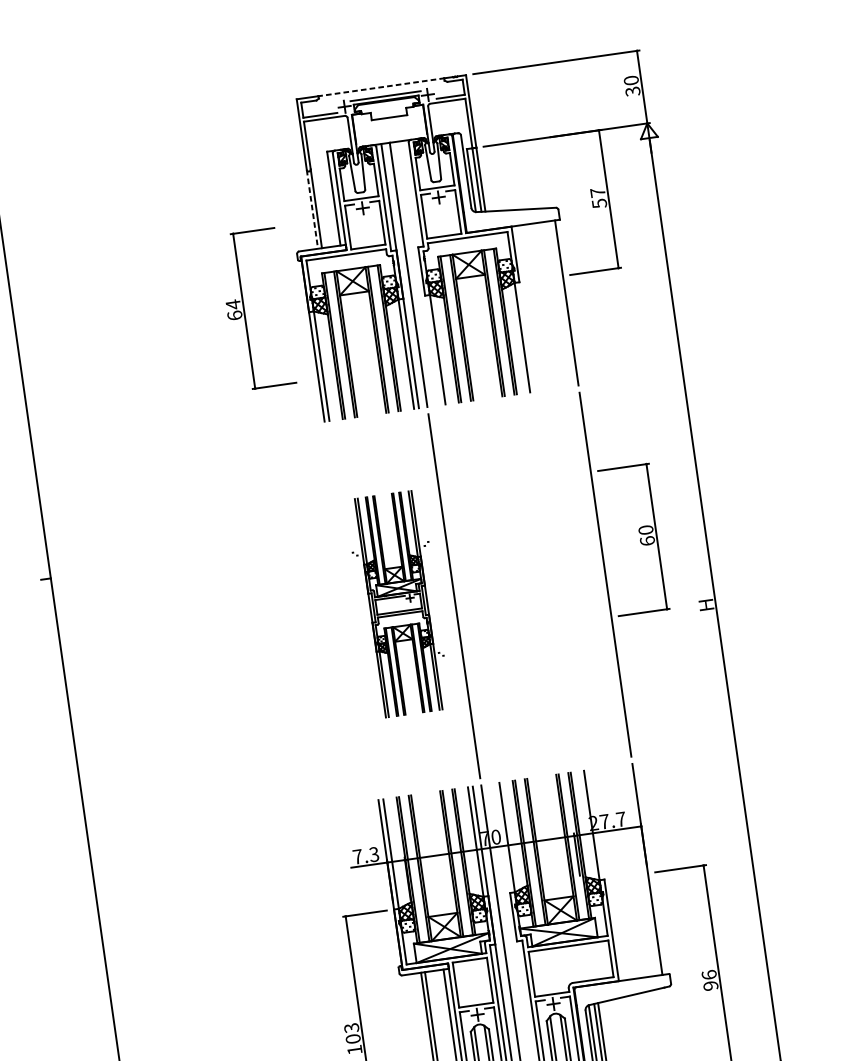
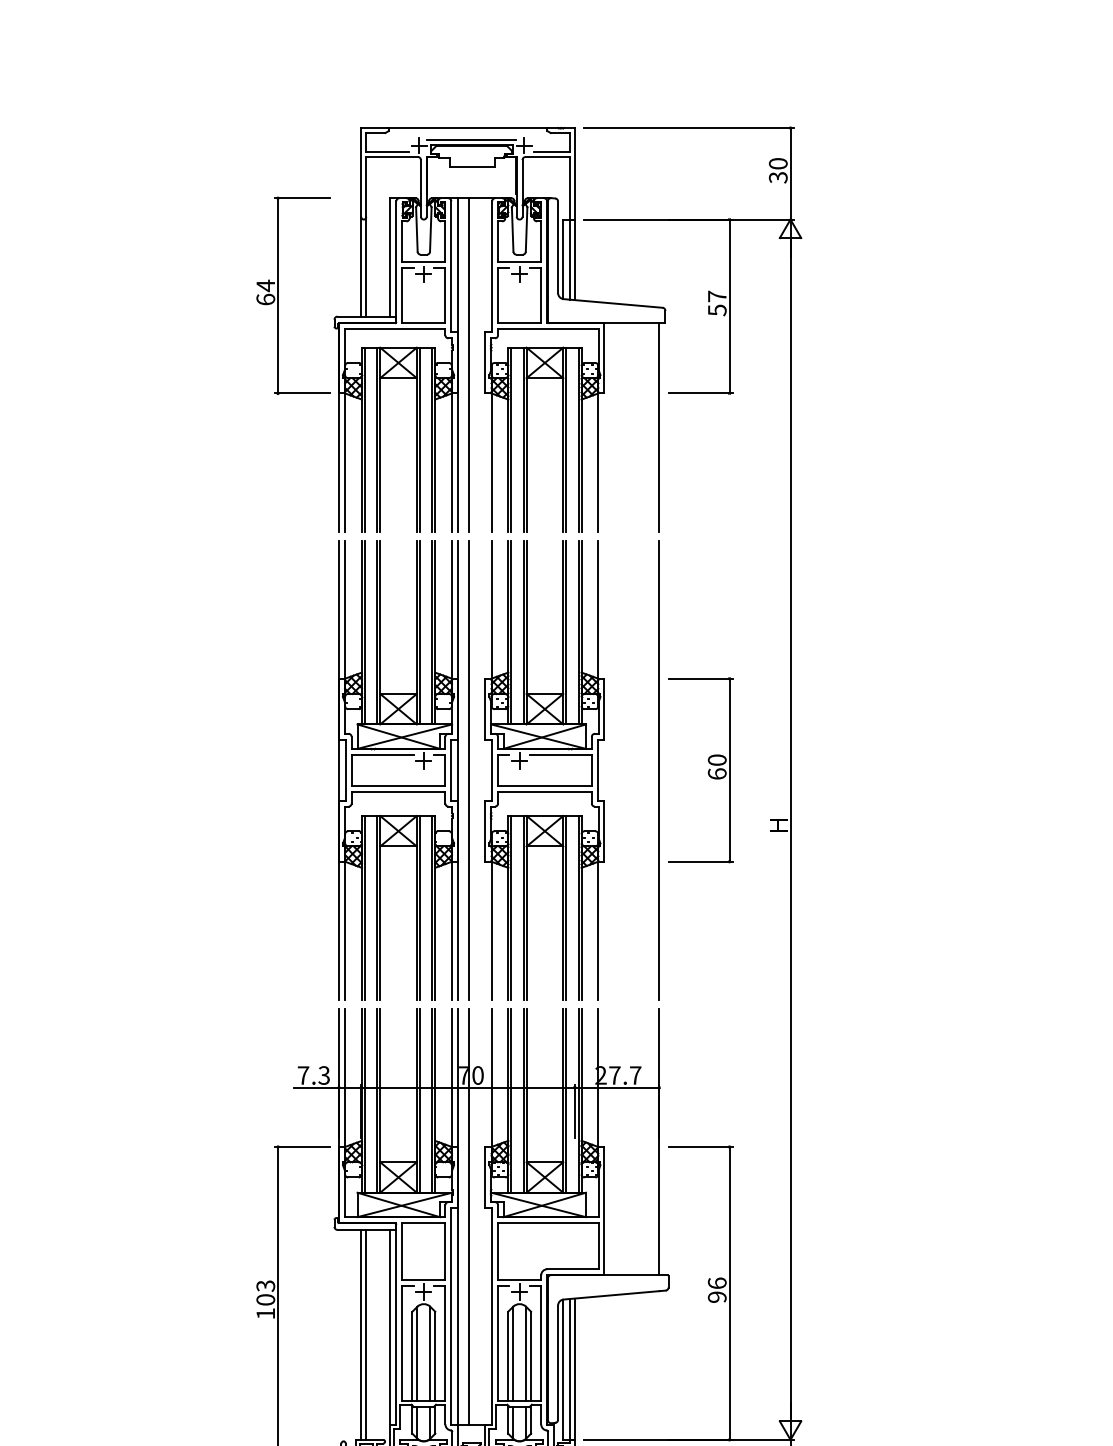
line: (381, 87) -> (468, 128), dashed -> solid
line: (312, 209) -> (361, 266), dashed -> solid
part: (244, 310) -> (278, 295), moved
part: (639, 540) -> (707, 772), moved
part: (514, 587) -> (544, 770), added
part: (398, 604) -> (398, 770), size x1.67

